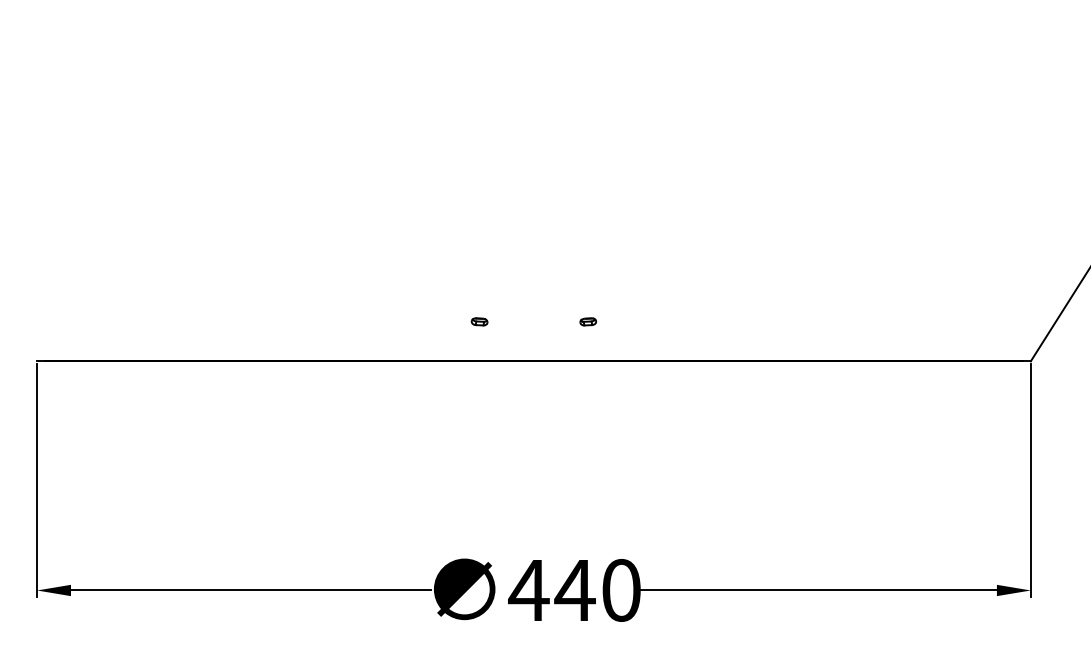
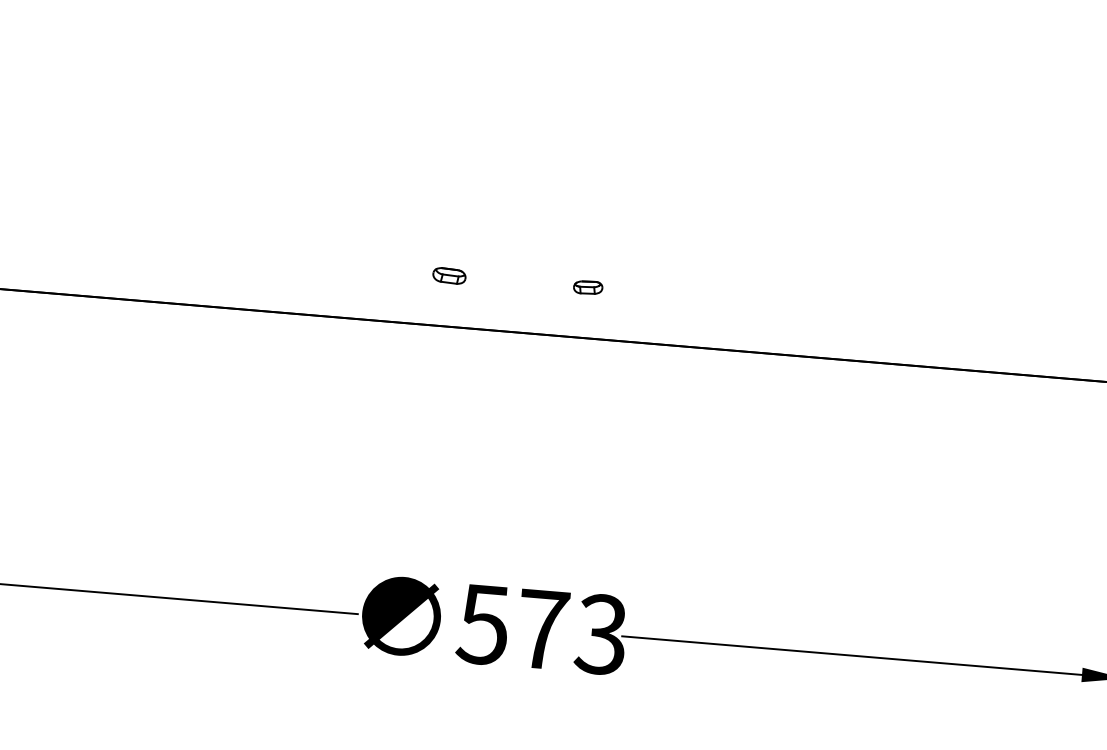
part: (479, 321) -> (449, 275), size x1.6
part: (588, 321) -> (588, 287), size x1.4
text: (574, 590) -> (541, 629), 440 -> 573

